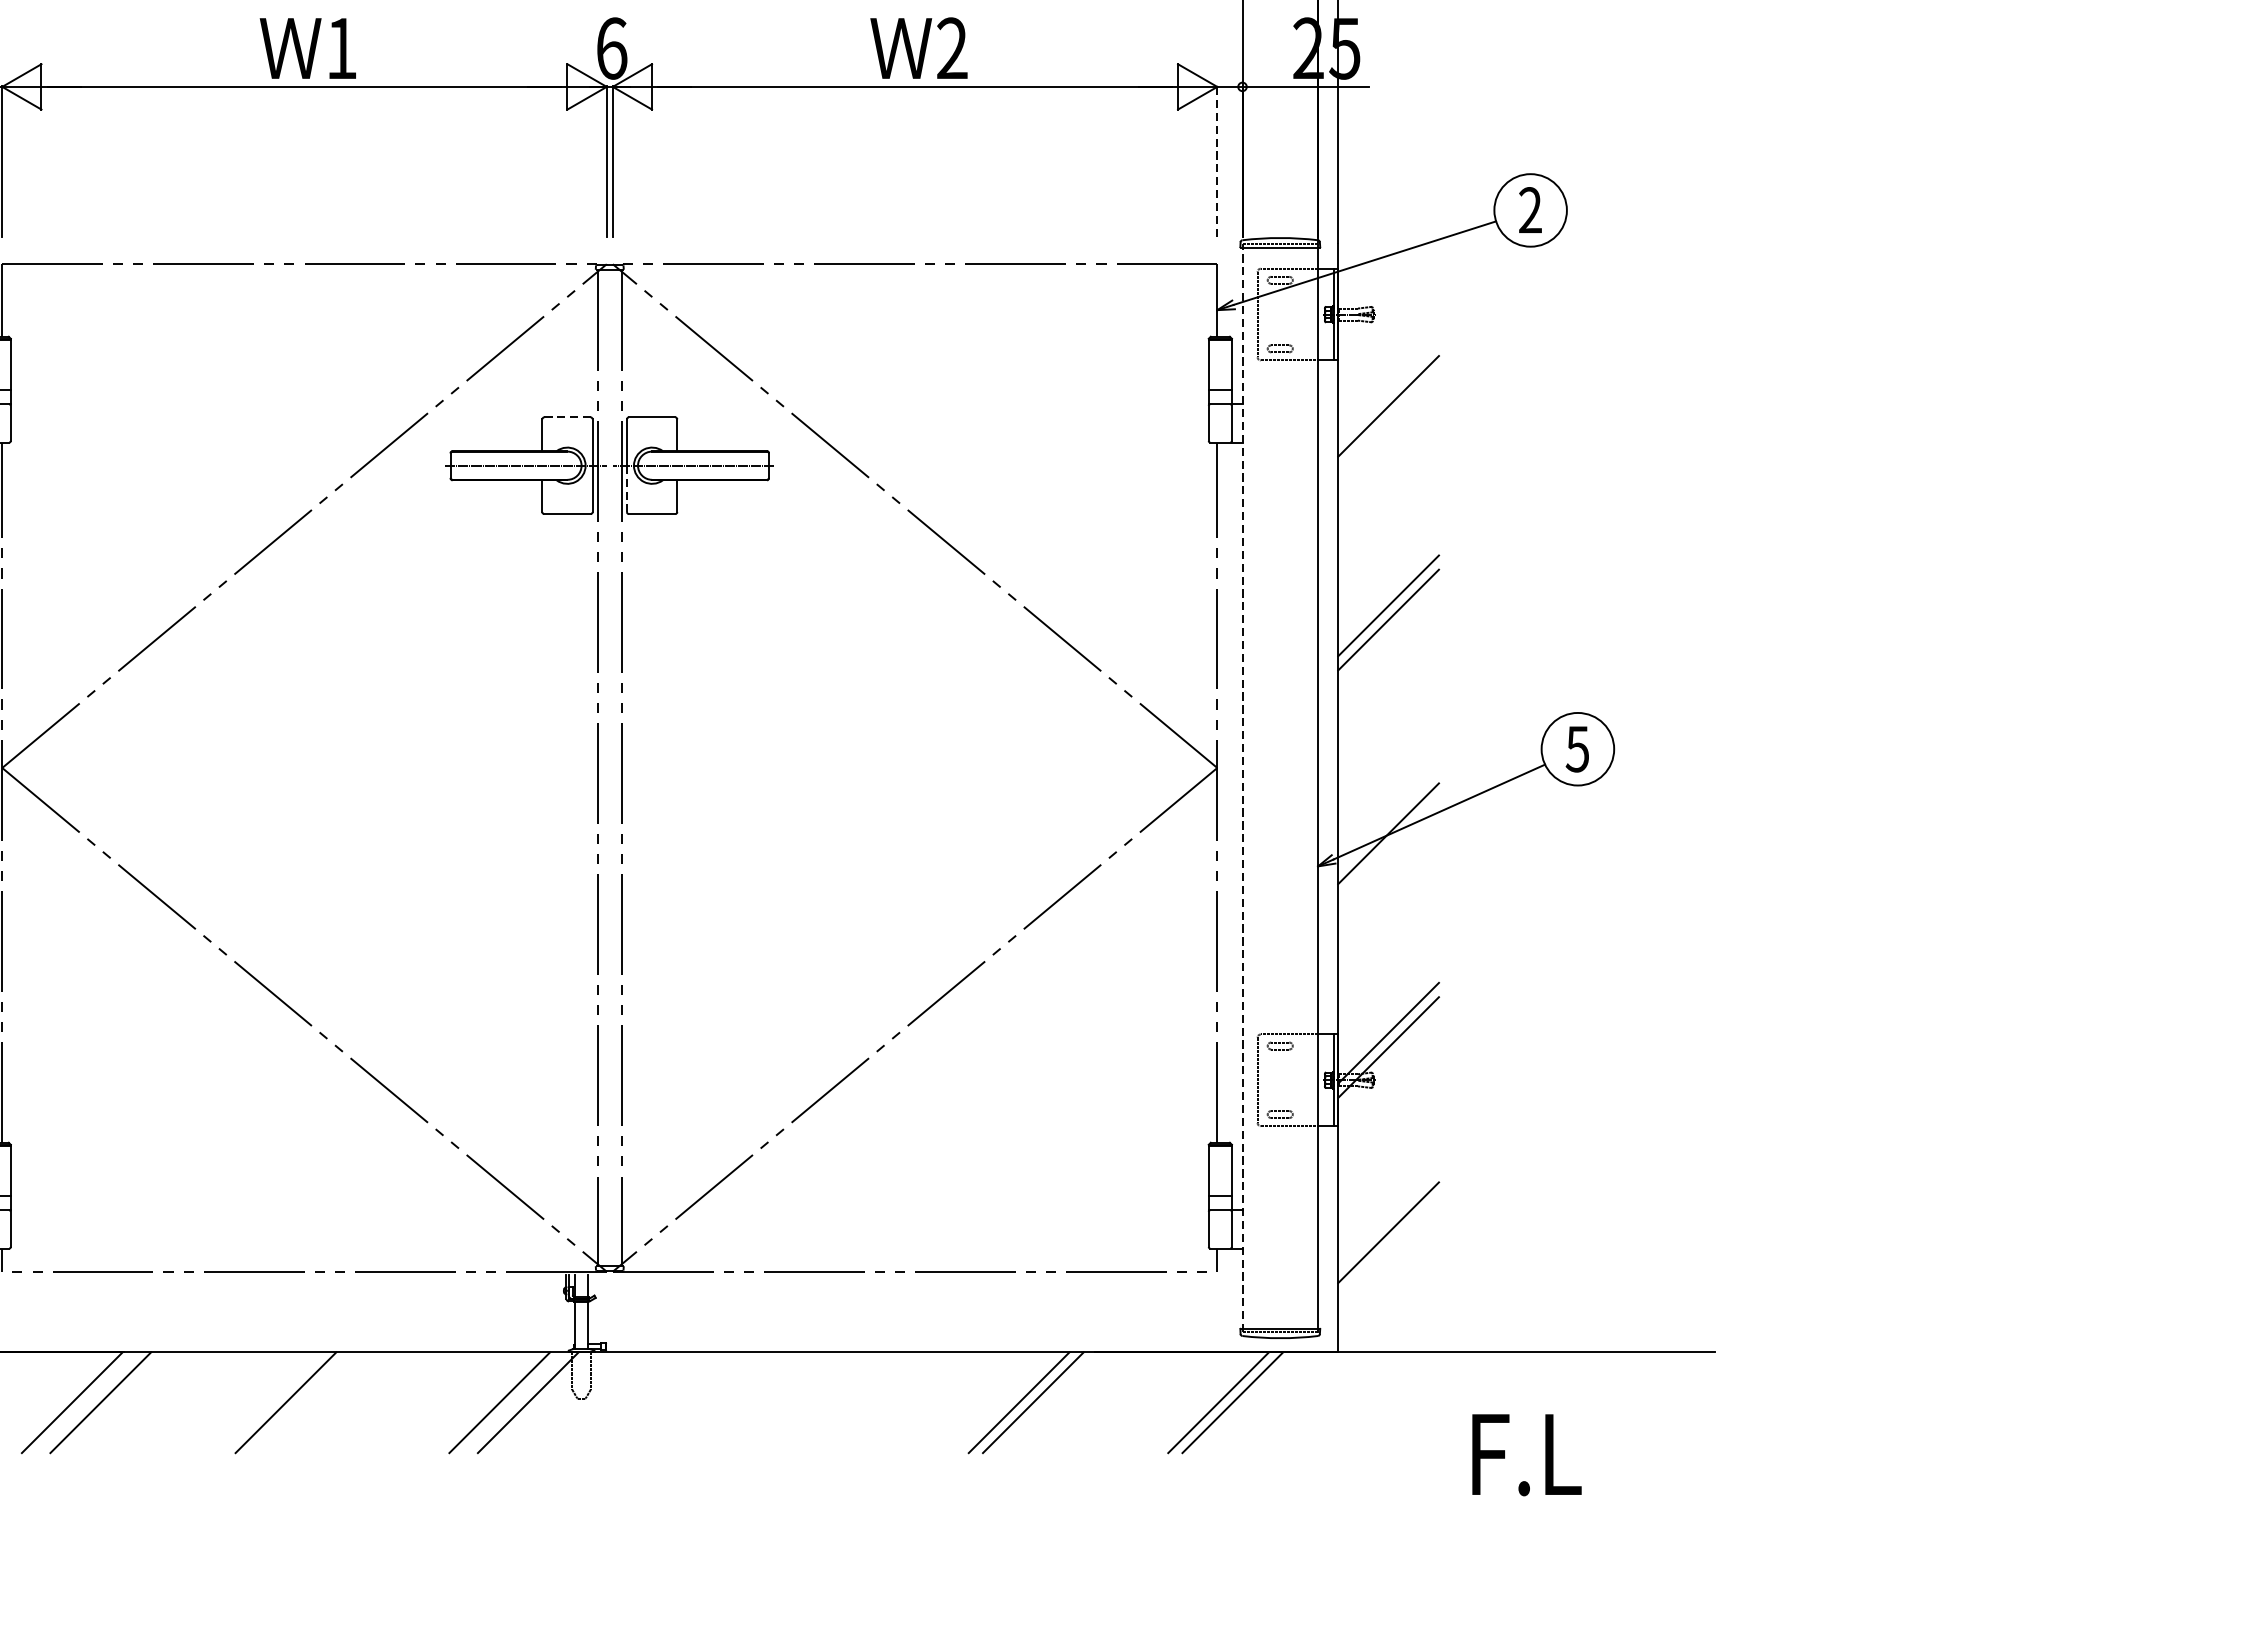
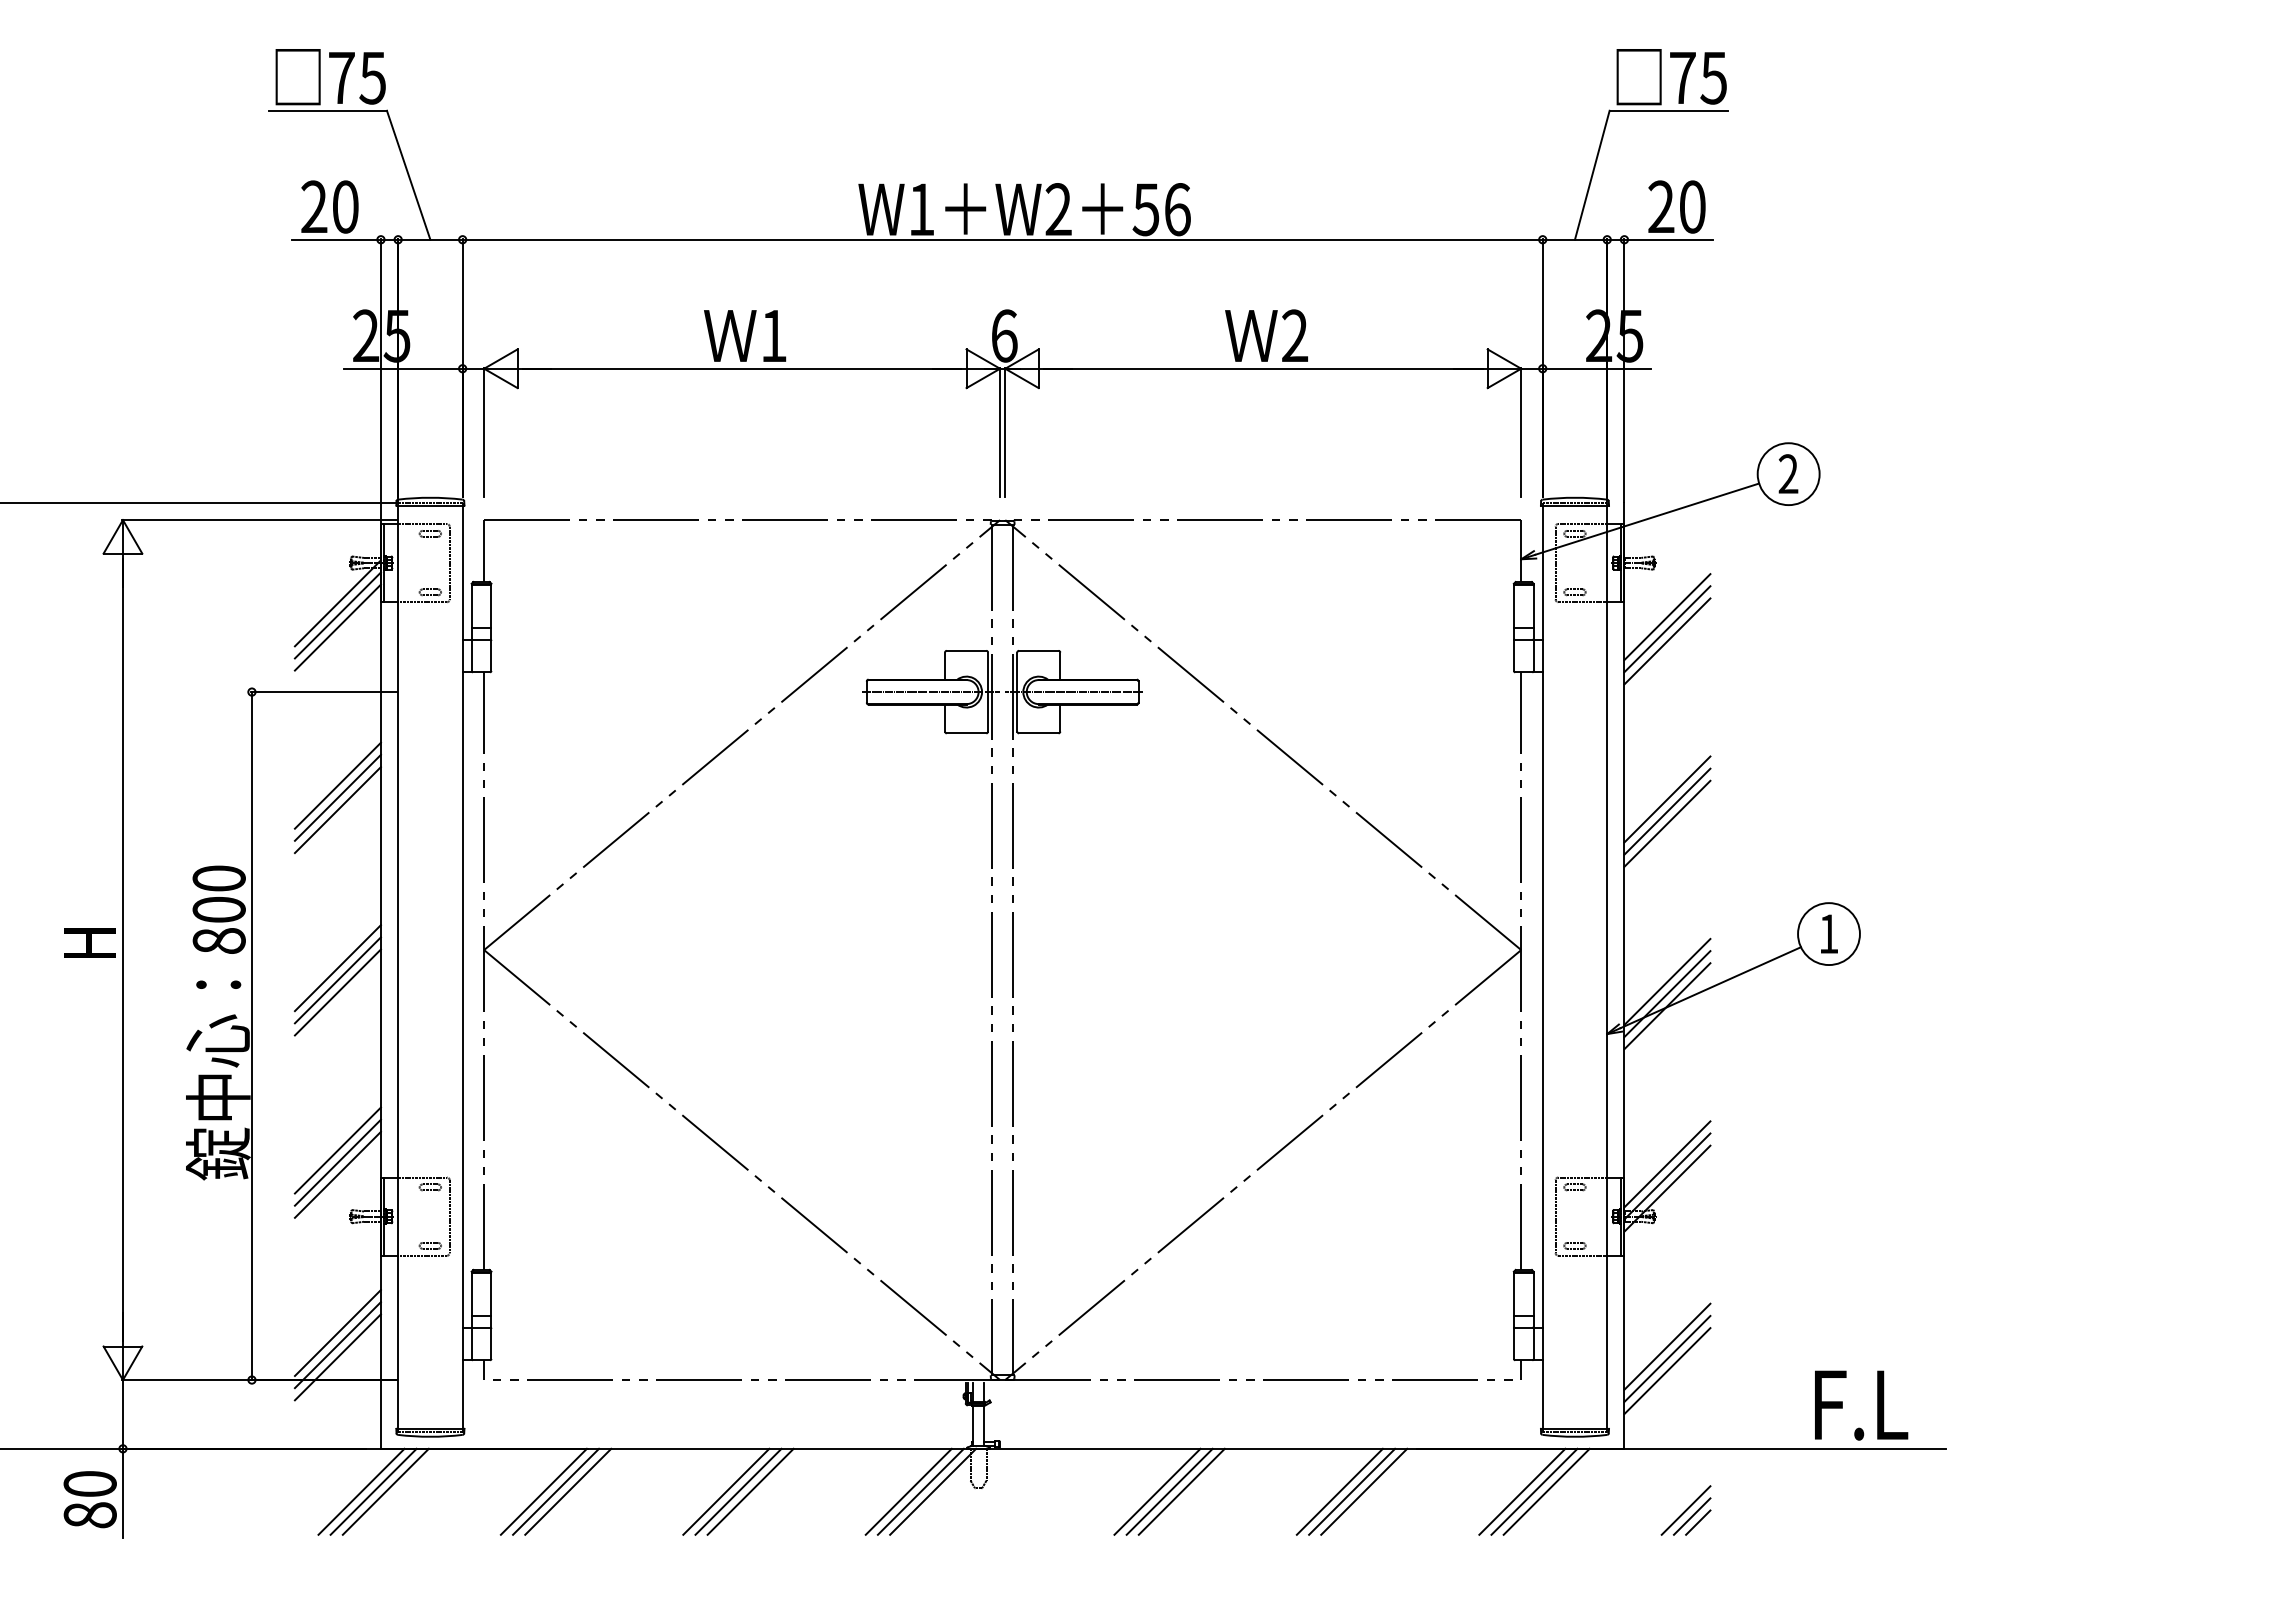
line: (1217, 160) -> (1521, 431), dashed -> solid
line: (1388, 378) -> (1667, 617), added
line: (1388, 392) -> (1667, 629), added
line: (567, 417) -> (966, 650), dashed -> solid
line: (627, 488) -> (1017, 711), dashed -> solid
line: (1388, 591) -> (1667, 799), added
text: (1577, 749) -> (1828, 934), 5 -> 1
line: (1242, 789) -> (1542, 968), dashed -> solid
line: (1388, 804) -> (1667, 981), added
line: (1388, 820) -> (1667, 994), added
line: (1388, 1019) -> (1667, 1164), added
line: (1388, 1246) -> (1667, 1358), added
line: (1388, 1261) -> (1667, 1371), added
line: (87, 1402) -> (556, 1491), added
line: (300, 1402) -> (738, 1491), added
line: (314, 1402) -> (750, 1491), added
line: (513, 1402) -> (920, 1491), added
line: (791, 1402) -> (1157, 1491), added
line: (805, 1402) -> (1169, 1491), added
line: (819, 1402) -> (1181, 1491), added
line: (1004, 1402) -> (1339, 1491), added
line: (1246, 1402) -> (1546, 1491), added
part: (1409, 1424) -> (1685, 1510), added
text: (1526, 1455) -> (1861, 1405), moved

